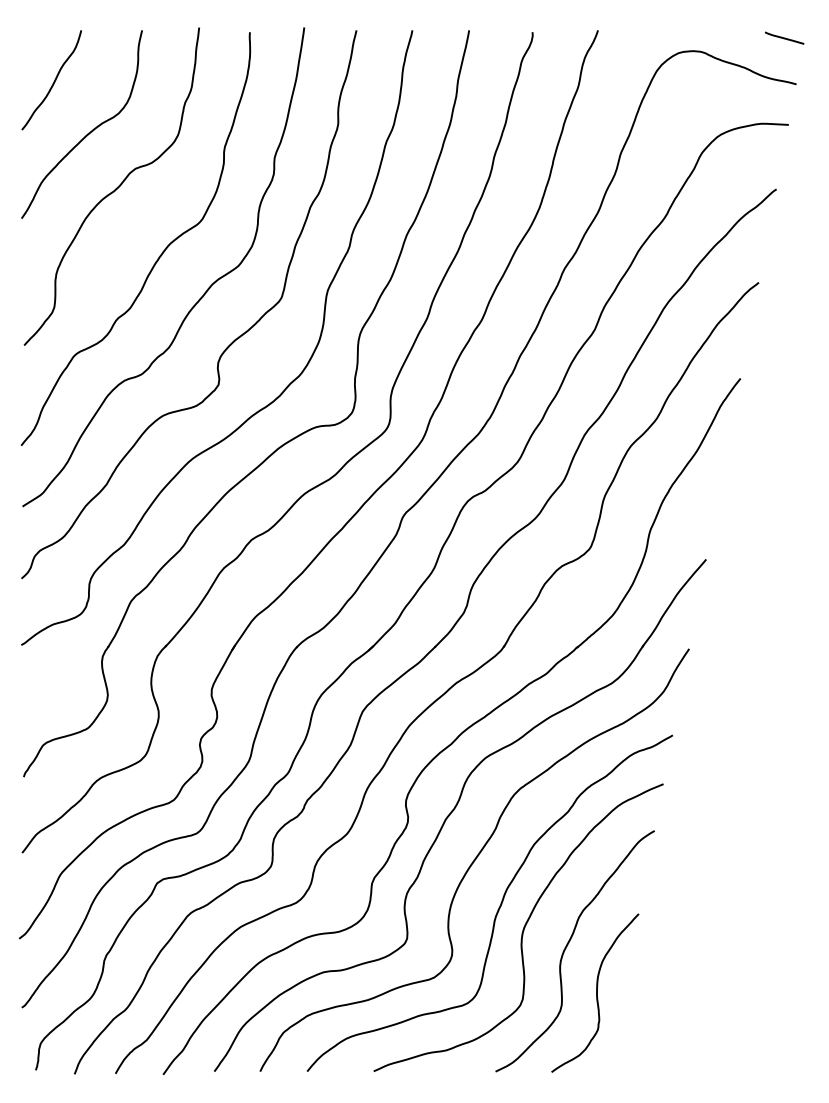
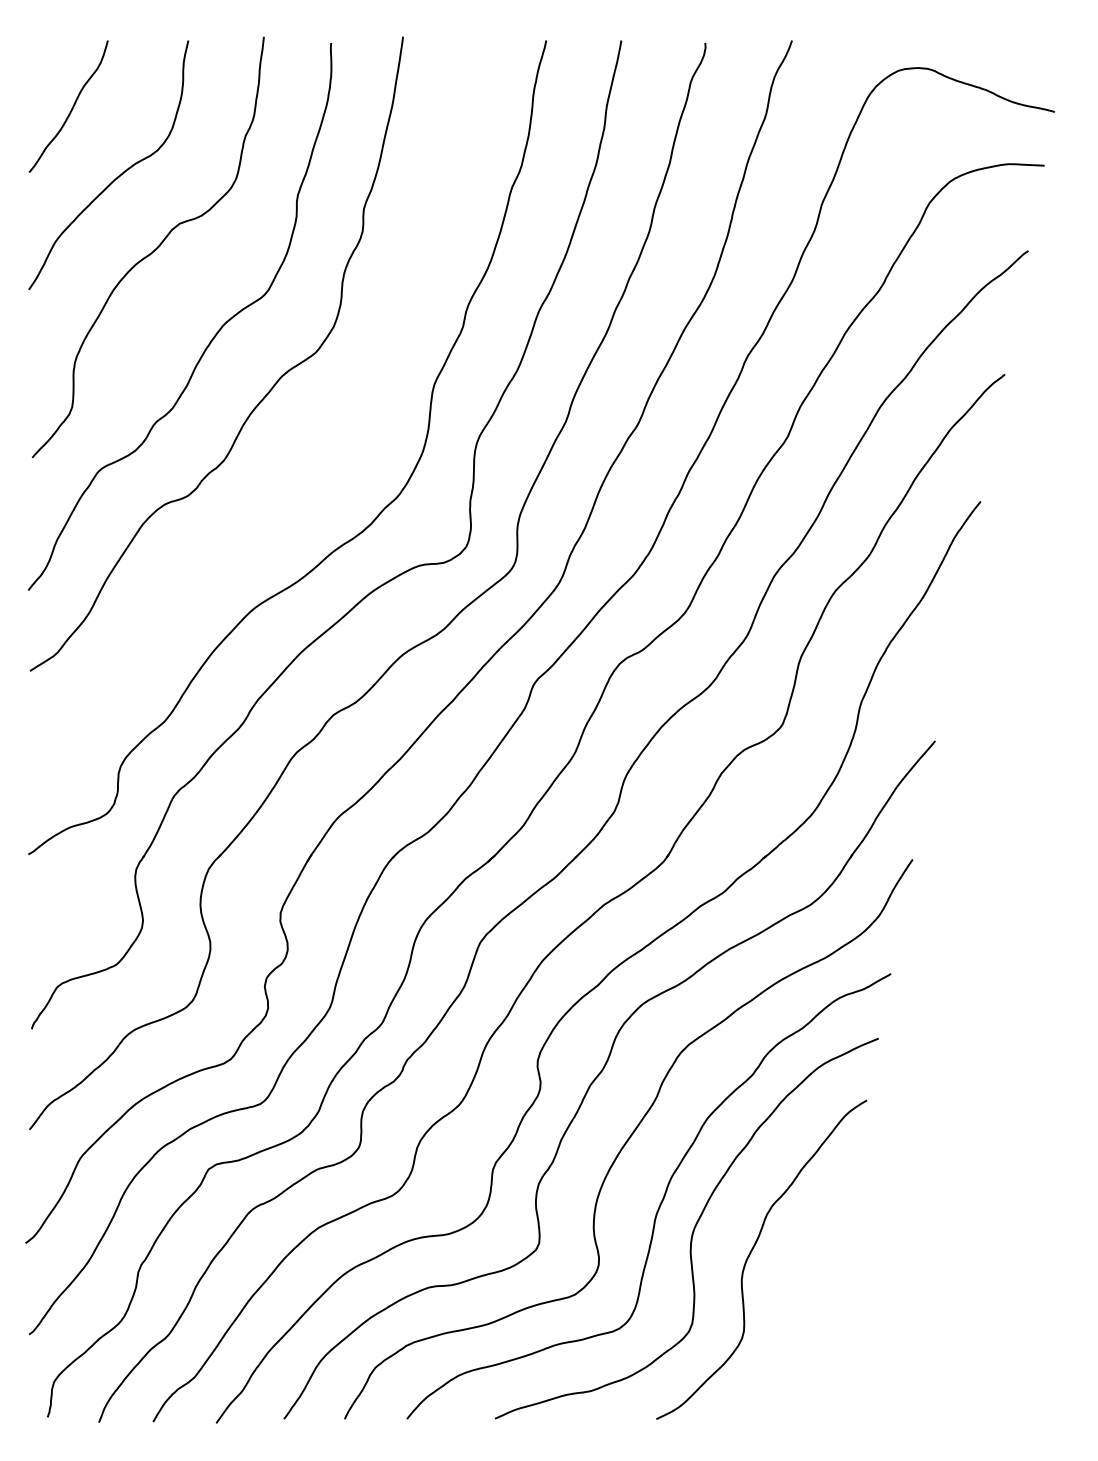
line: (784, 37) -> (1038, 50), removed
curve: (229, 344) -> (304, 456), removed
curve: (596, 993) -> (789, 1315), removed

